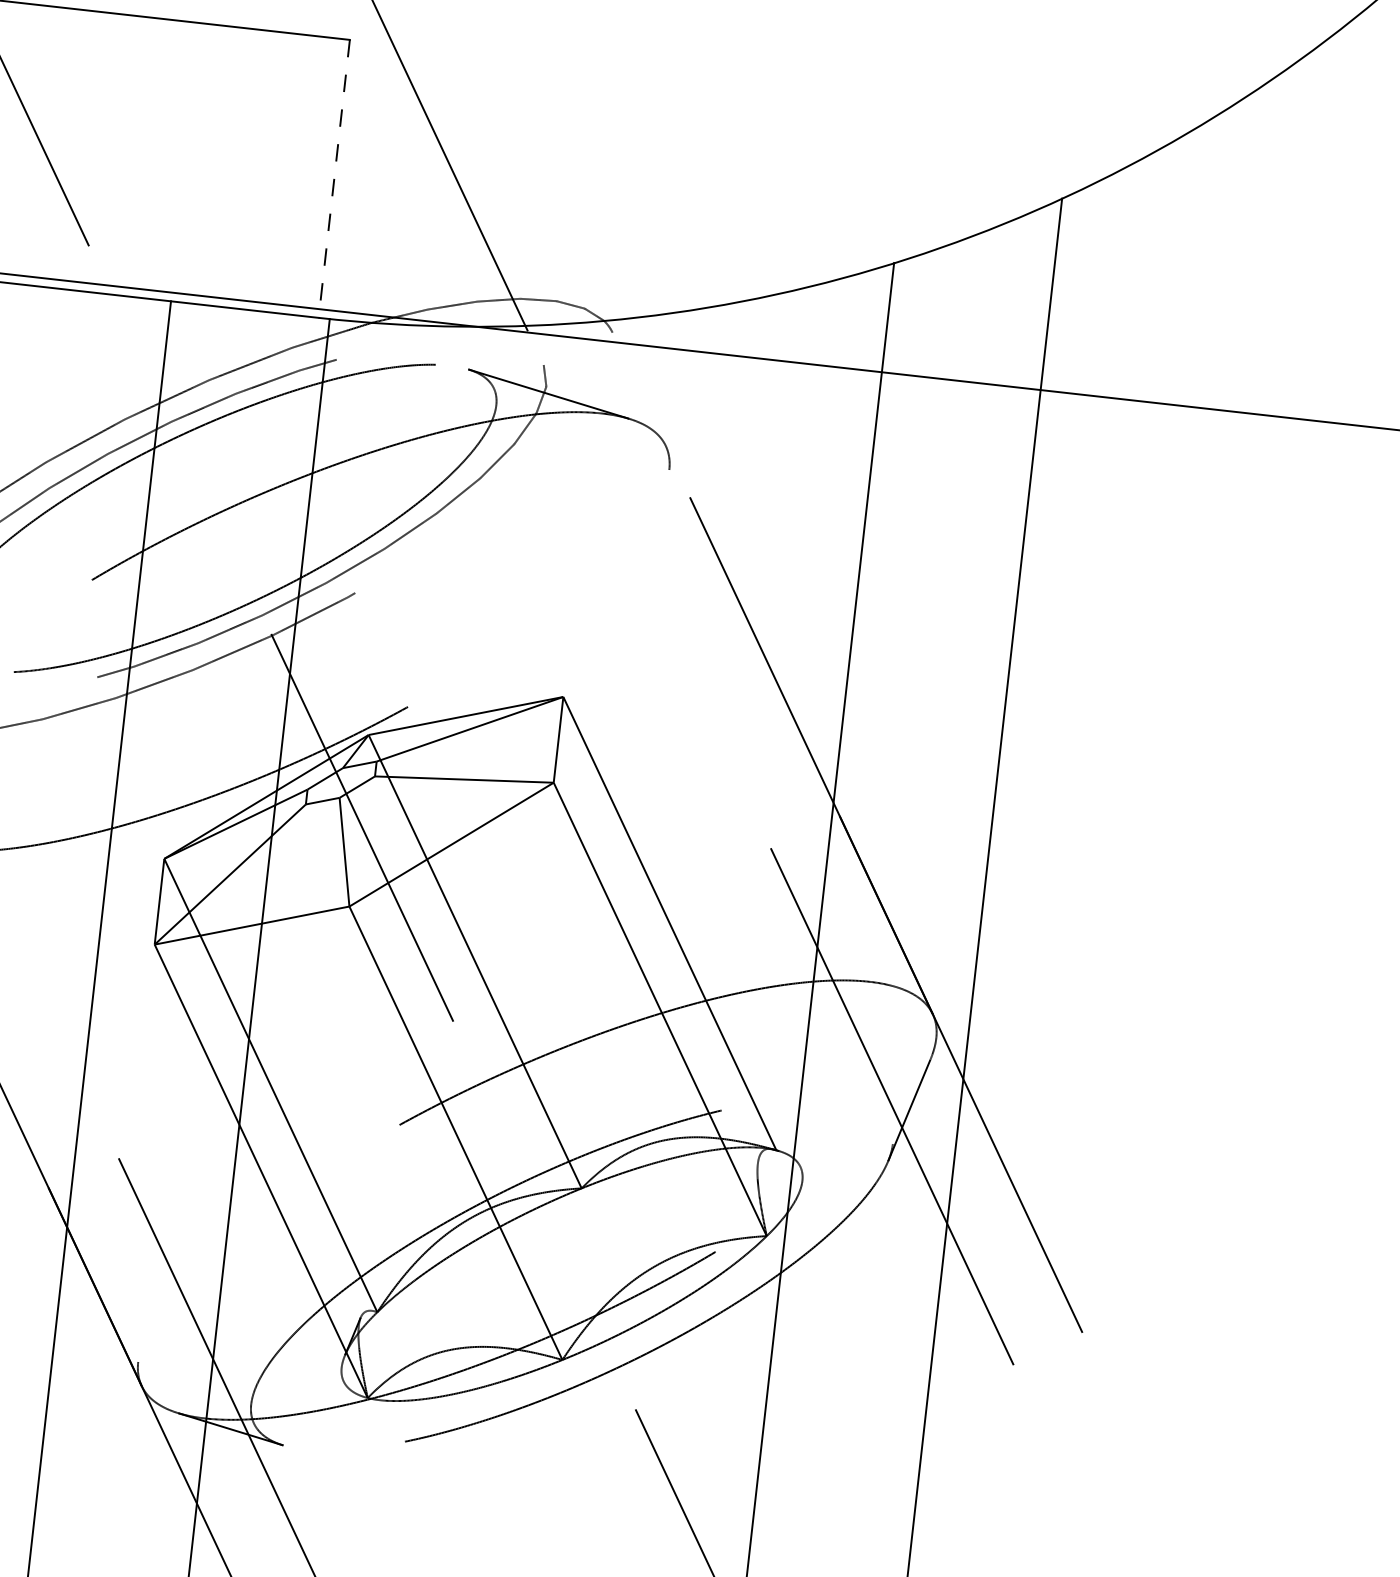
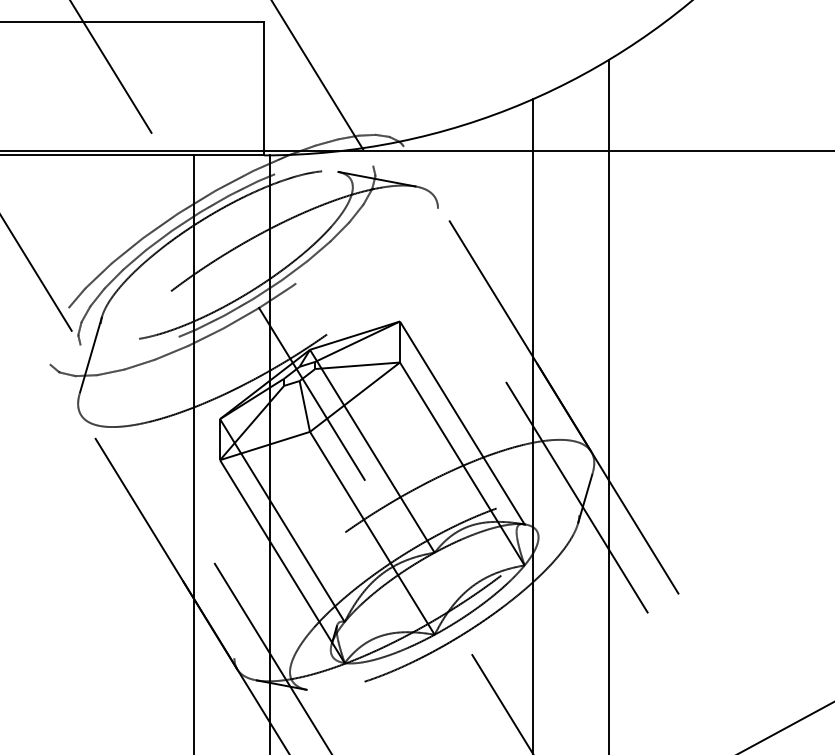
line: (334, 180) -> (264, 89), dashed -> solid

